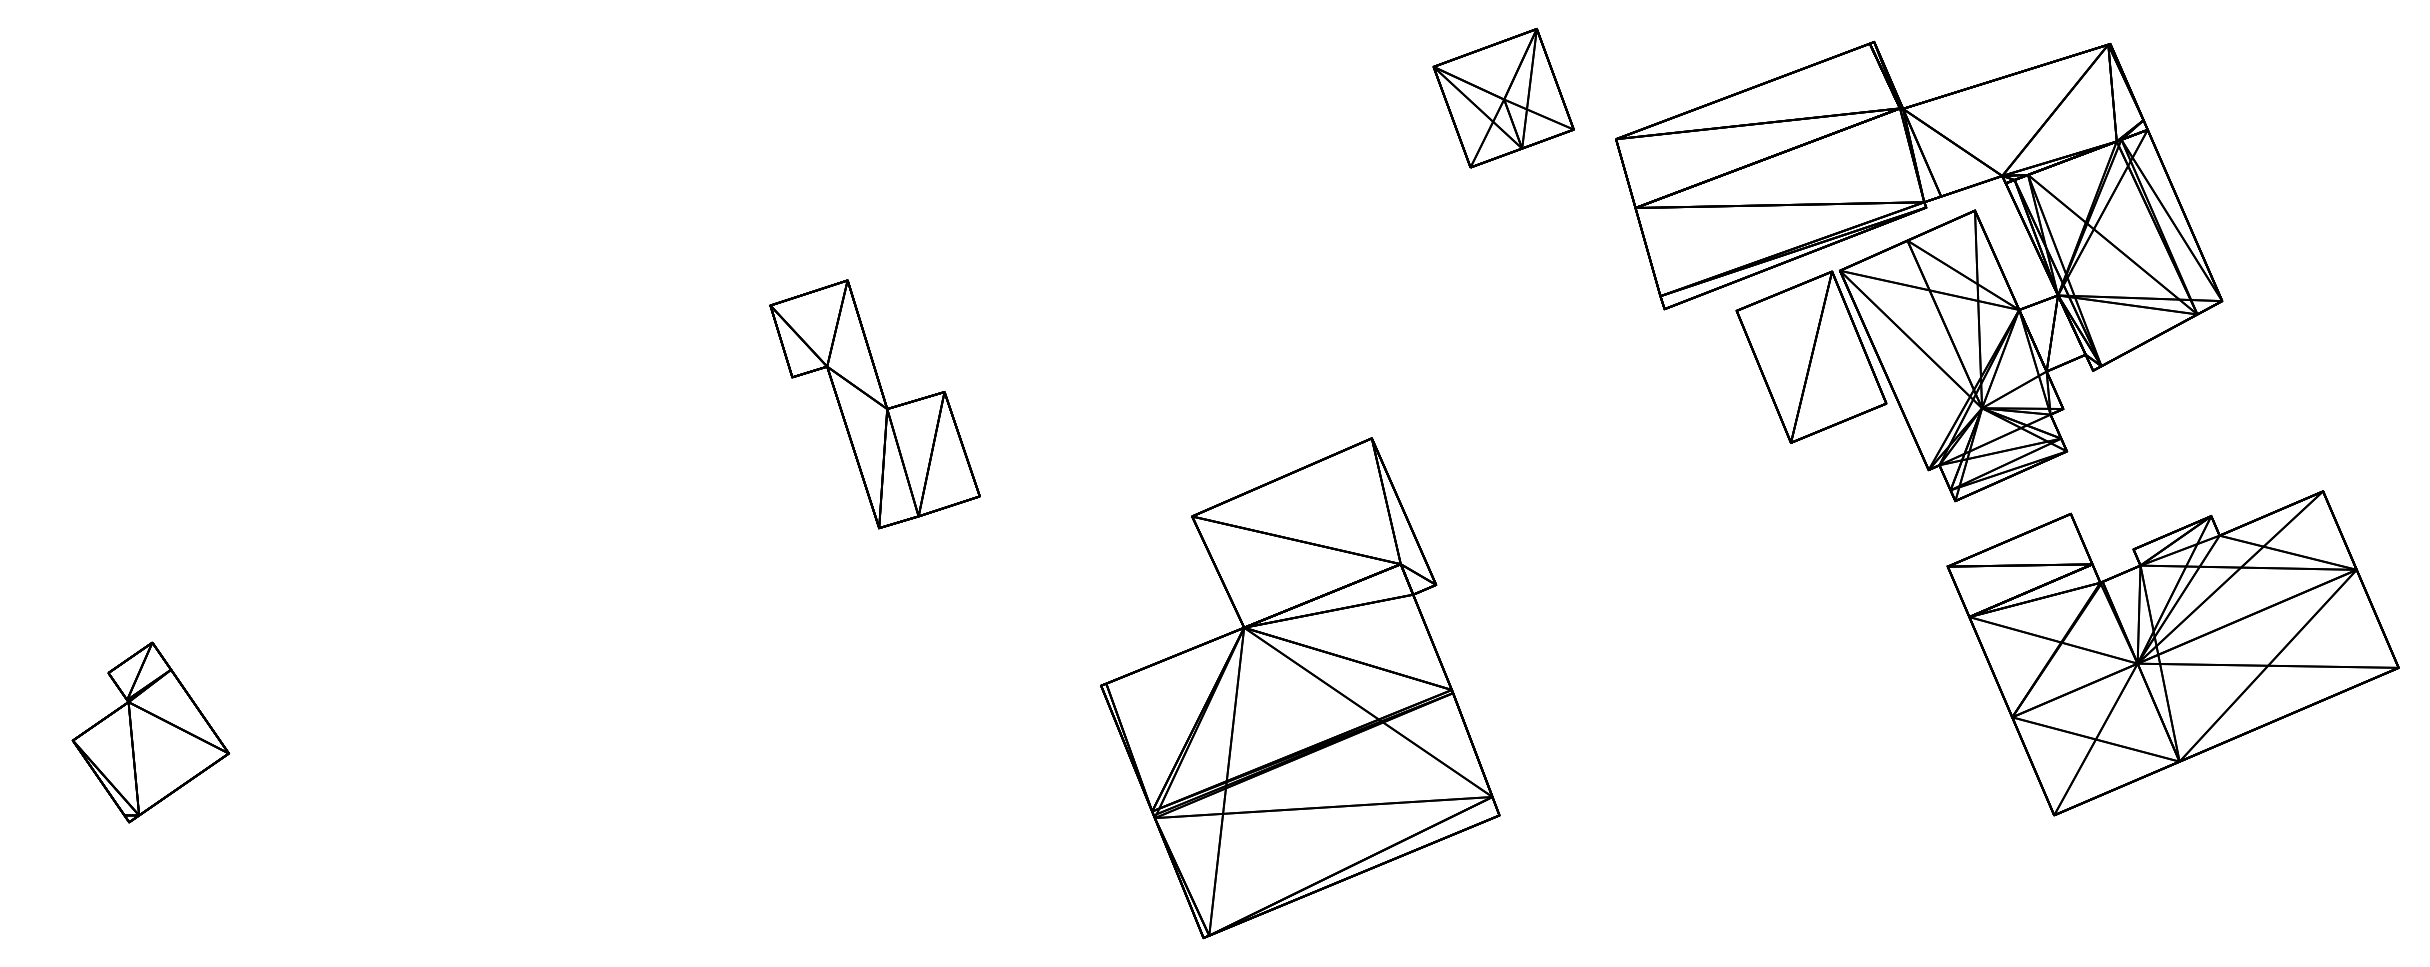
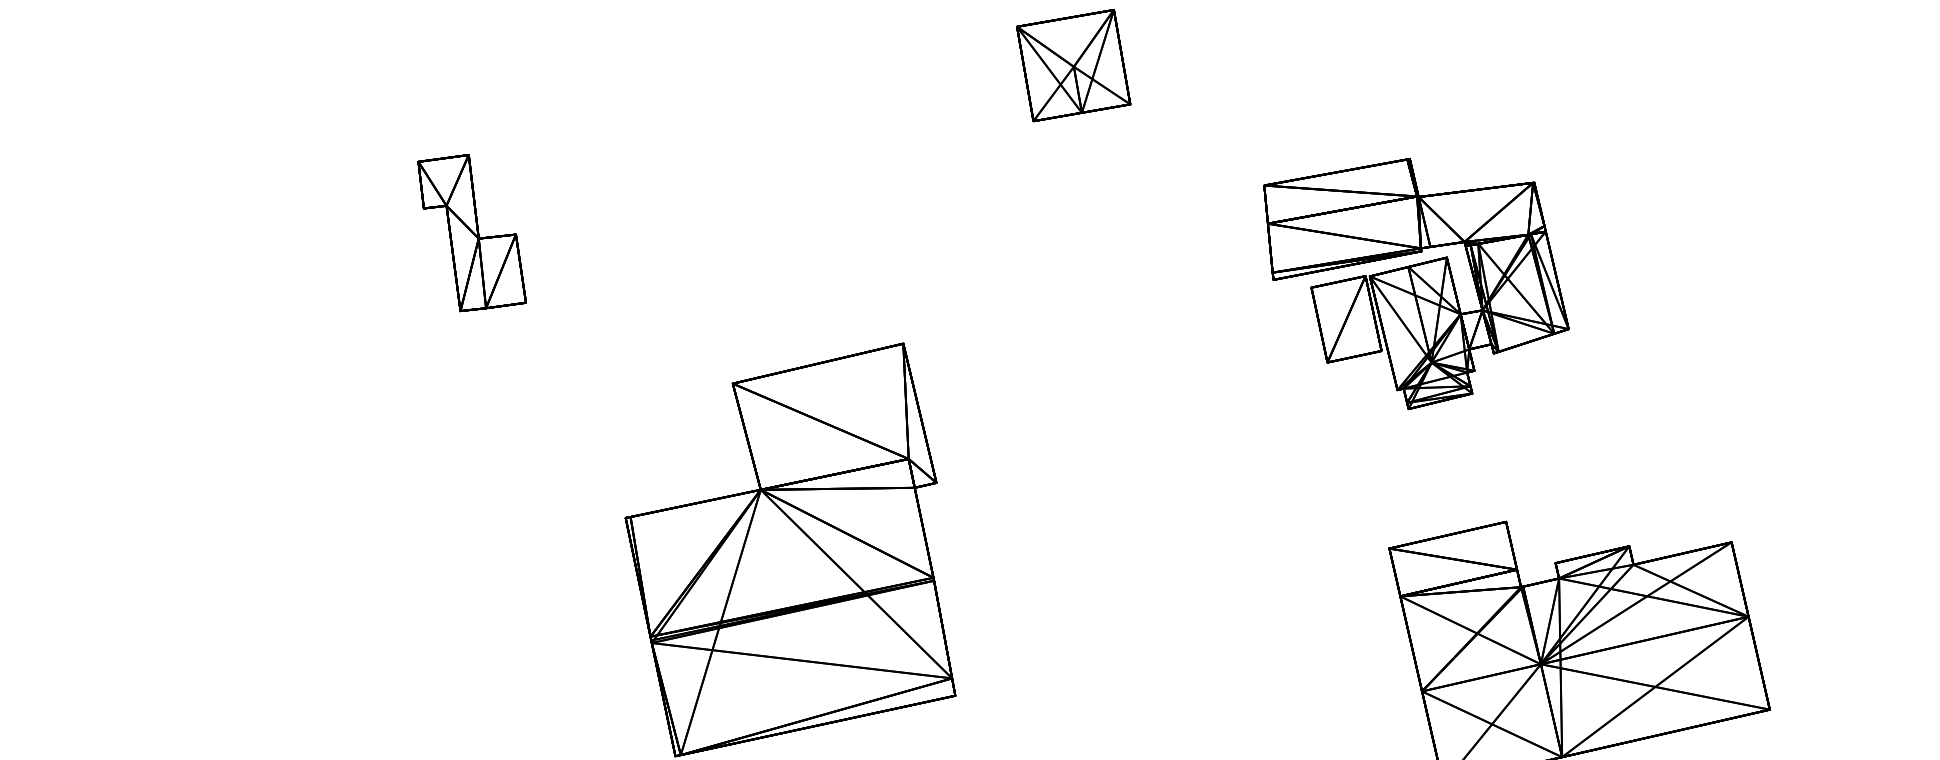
part: (1919, 271) -> (1411, 284), size x0.6
part: (874, 404) -> (471, 234), size x0.7

